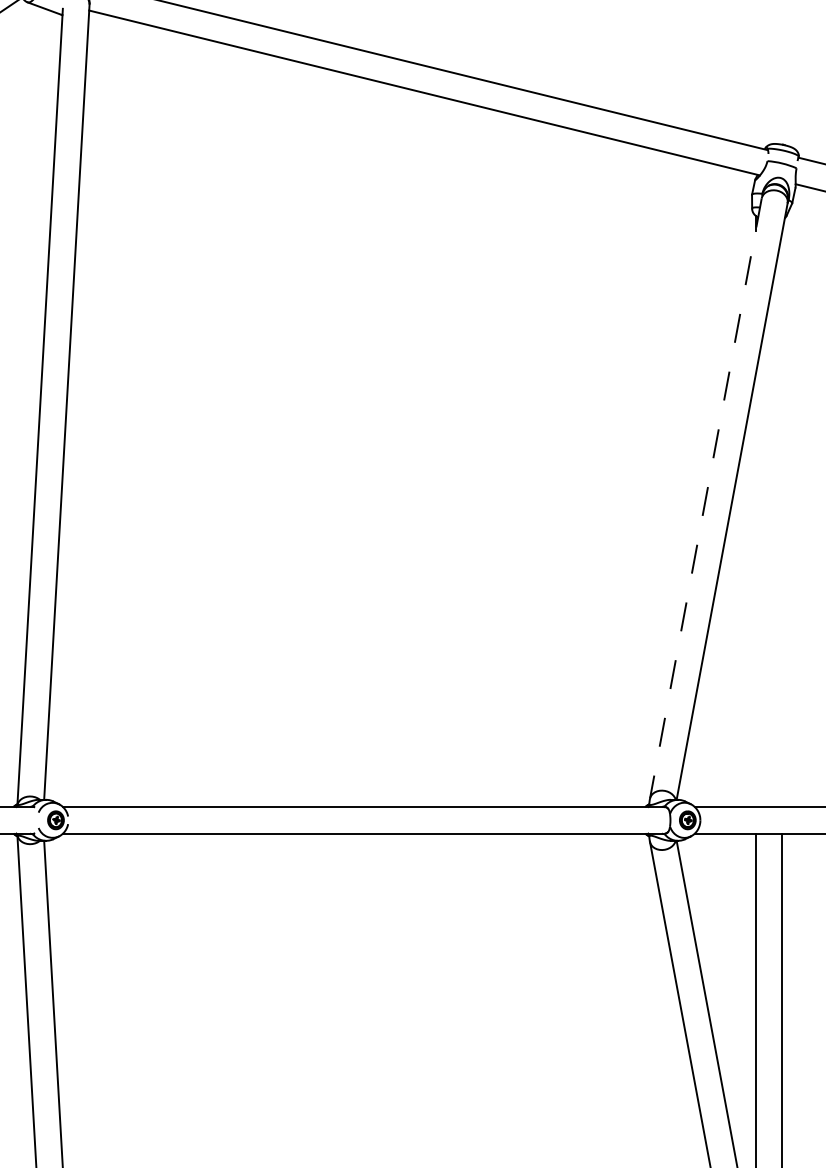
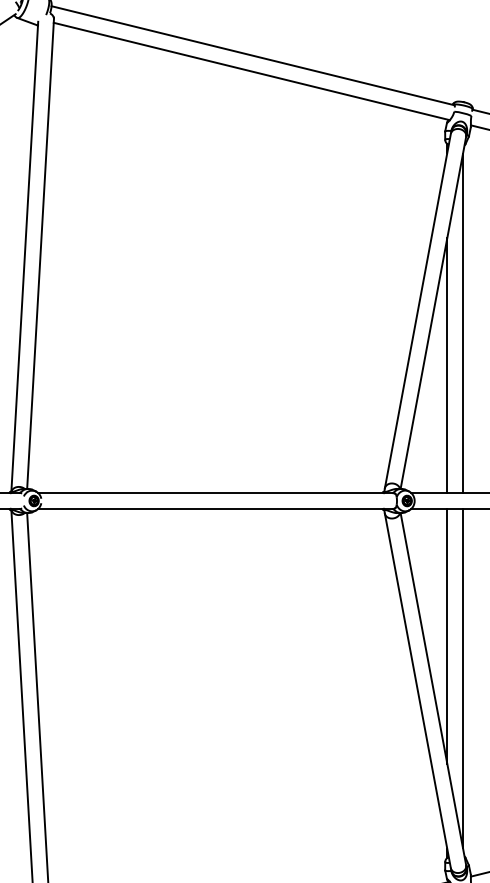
line: (705, 499) -> (417, 311), dashed -> solid
line: (781, 519) -> (462, 323), added
line: (756, 590) -> (447, 365), added

